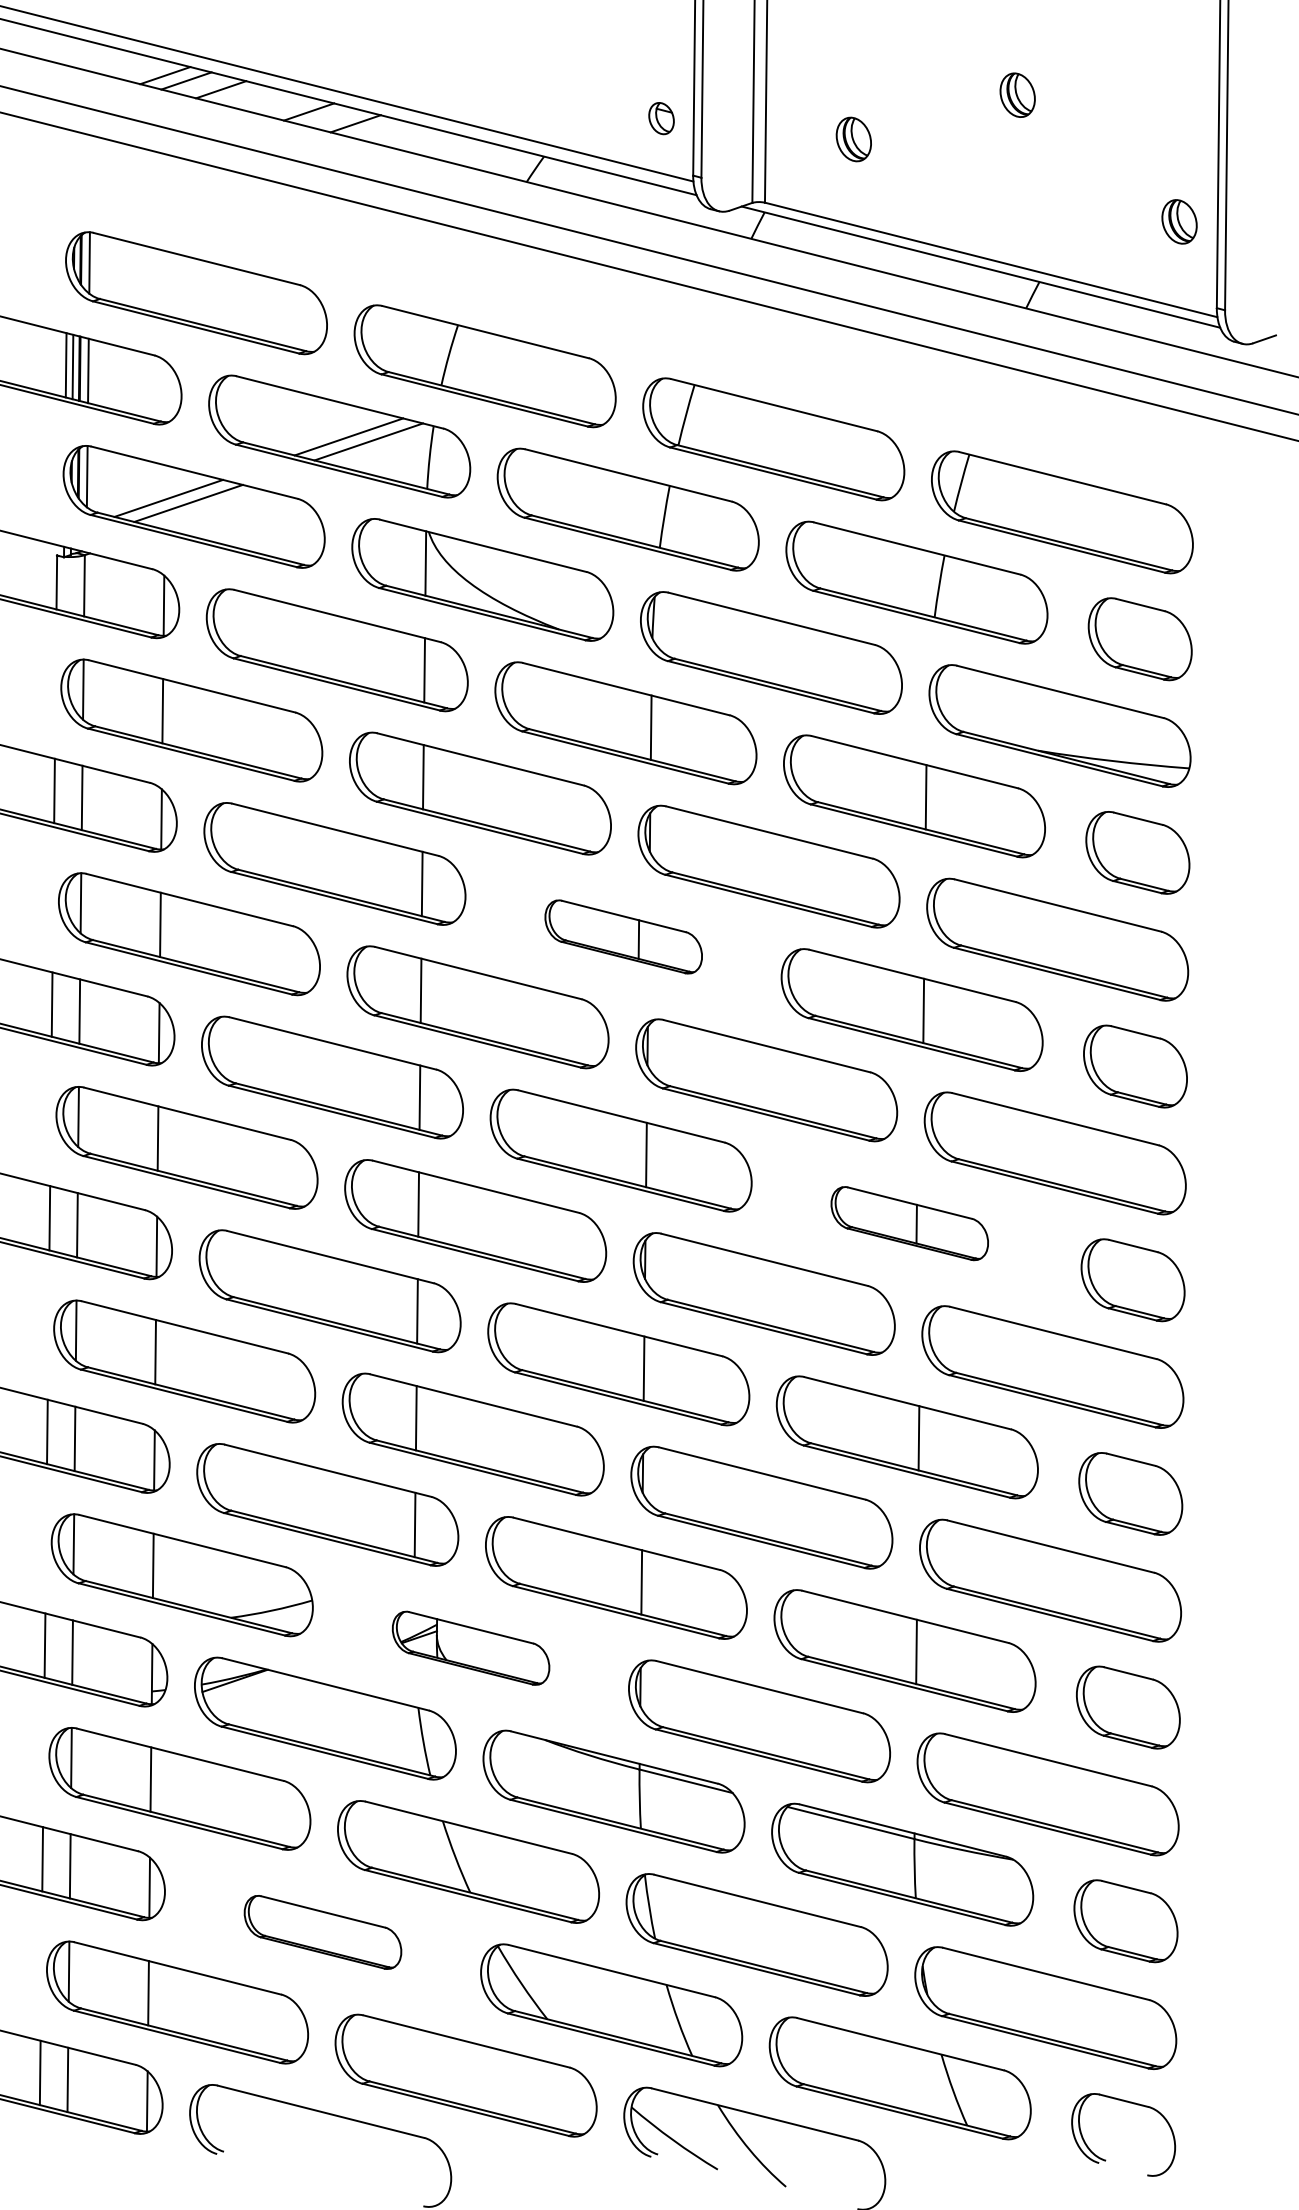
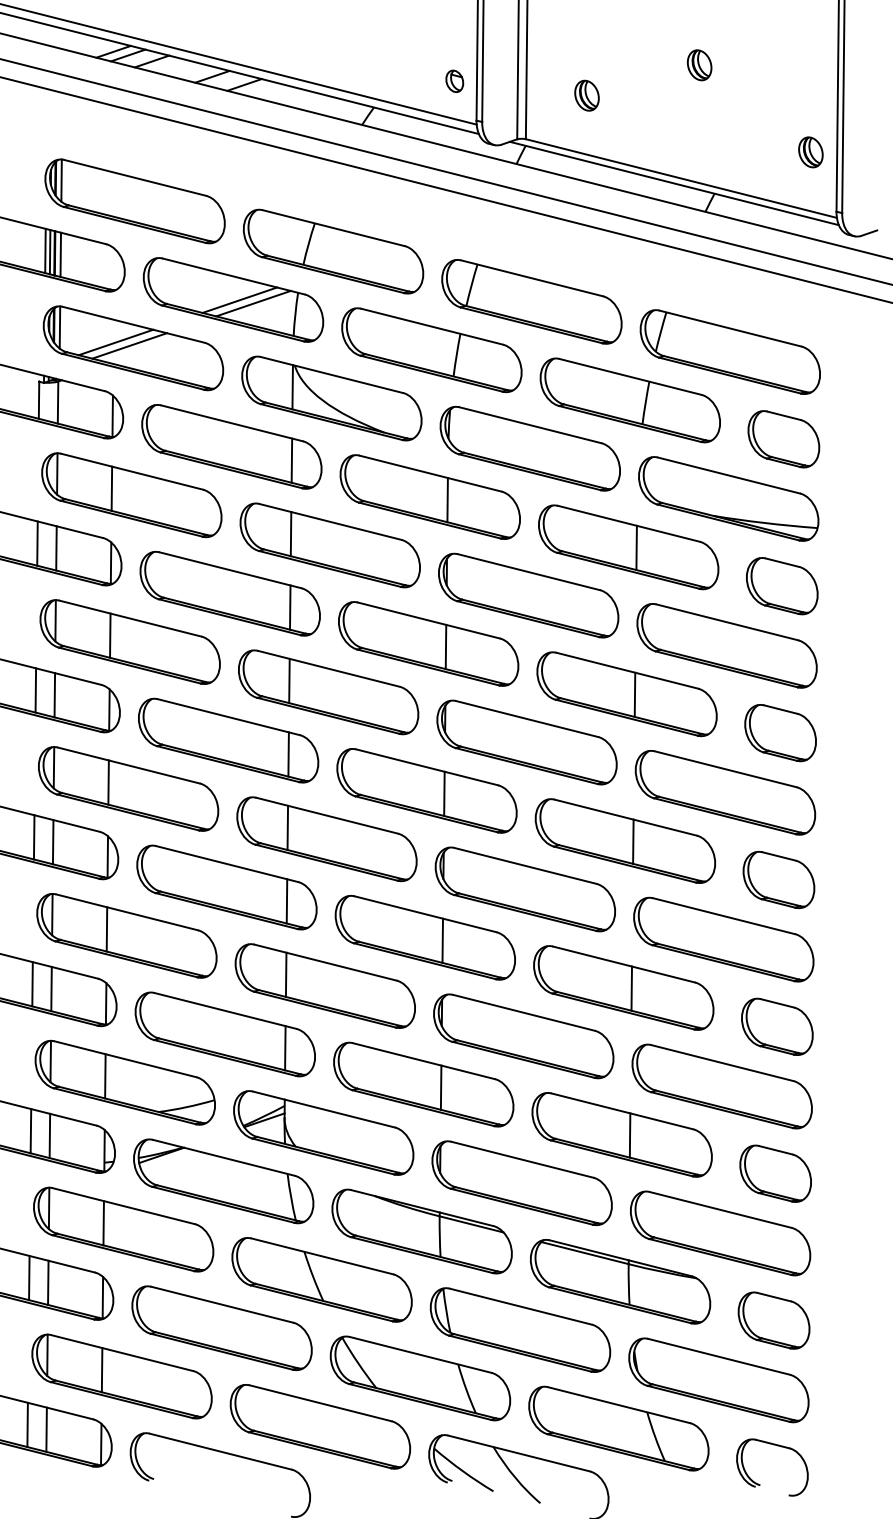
part: (623, 936) -> (428, 643), size x1.67
part: (909, 1222) -> (625, 840), size x1.67
part: (470, 1647) -> (323, 1132), size x1.67
part: (322, 1932) -> (221, 1328), size x1.67

